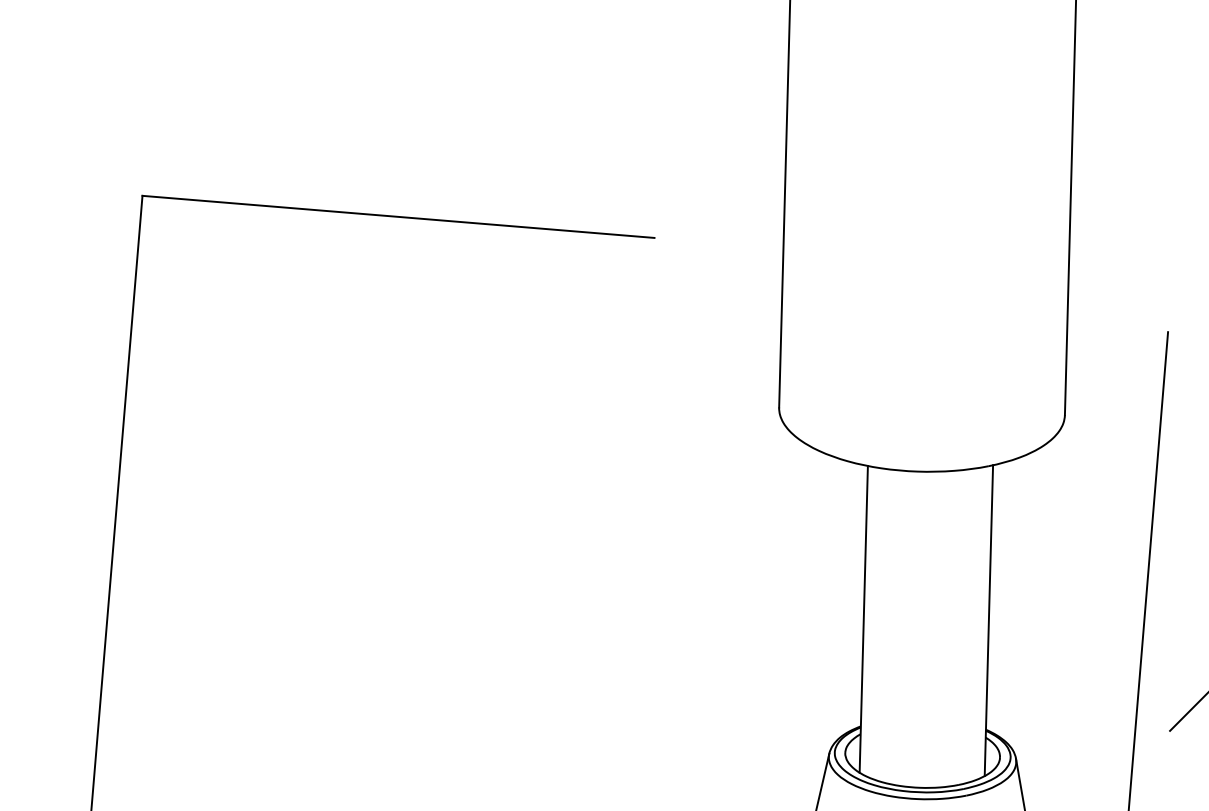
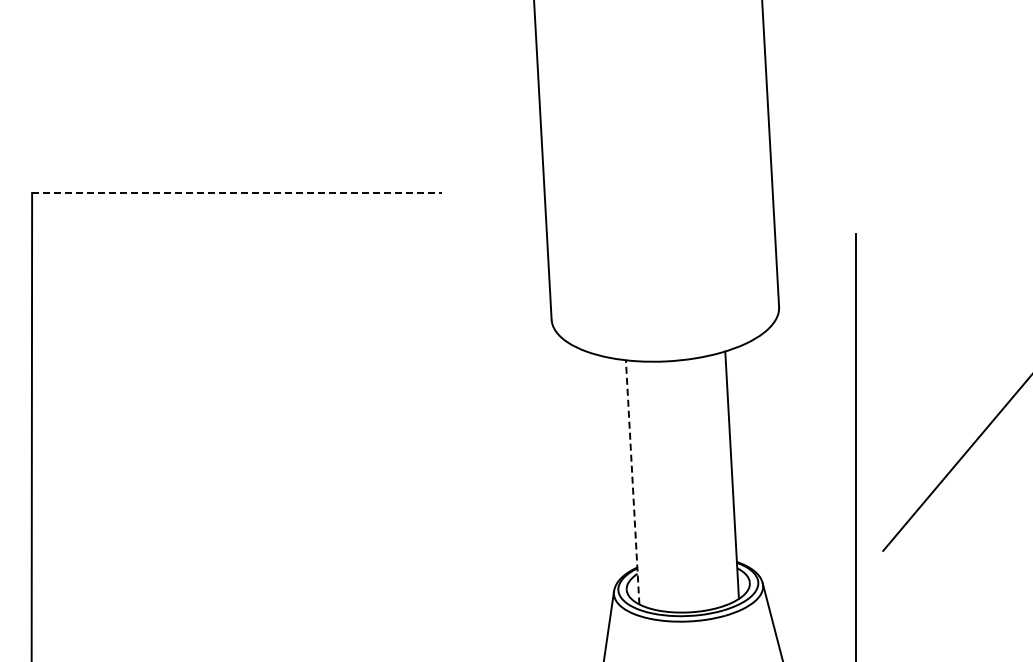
line: (398, 217) -> (236, 193), solid -> dashed
line: (863, 618) -> (632, 481), solid -> dashed

